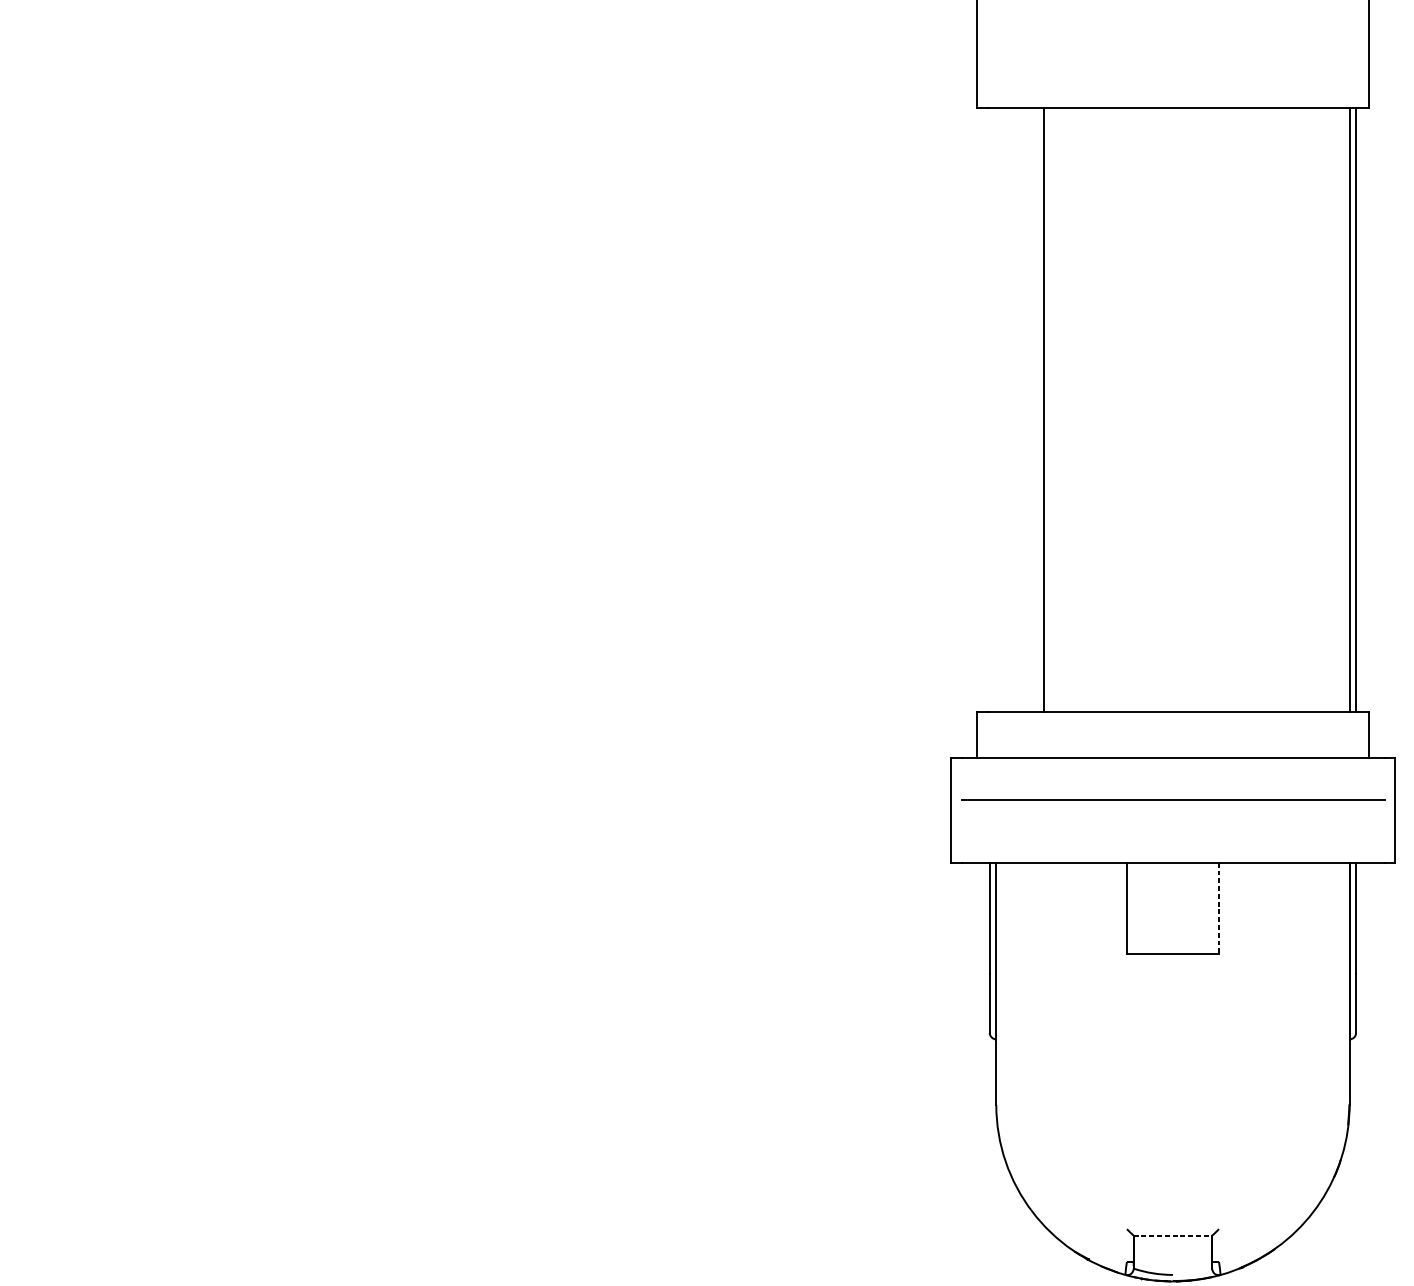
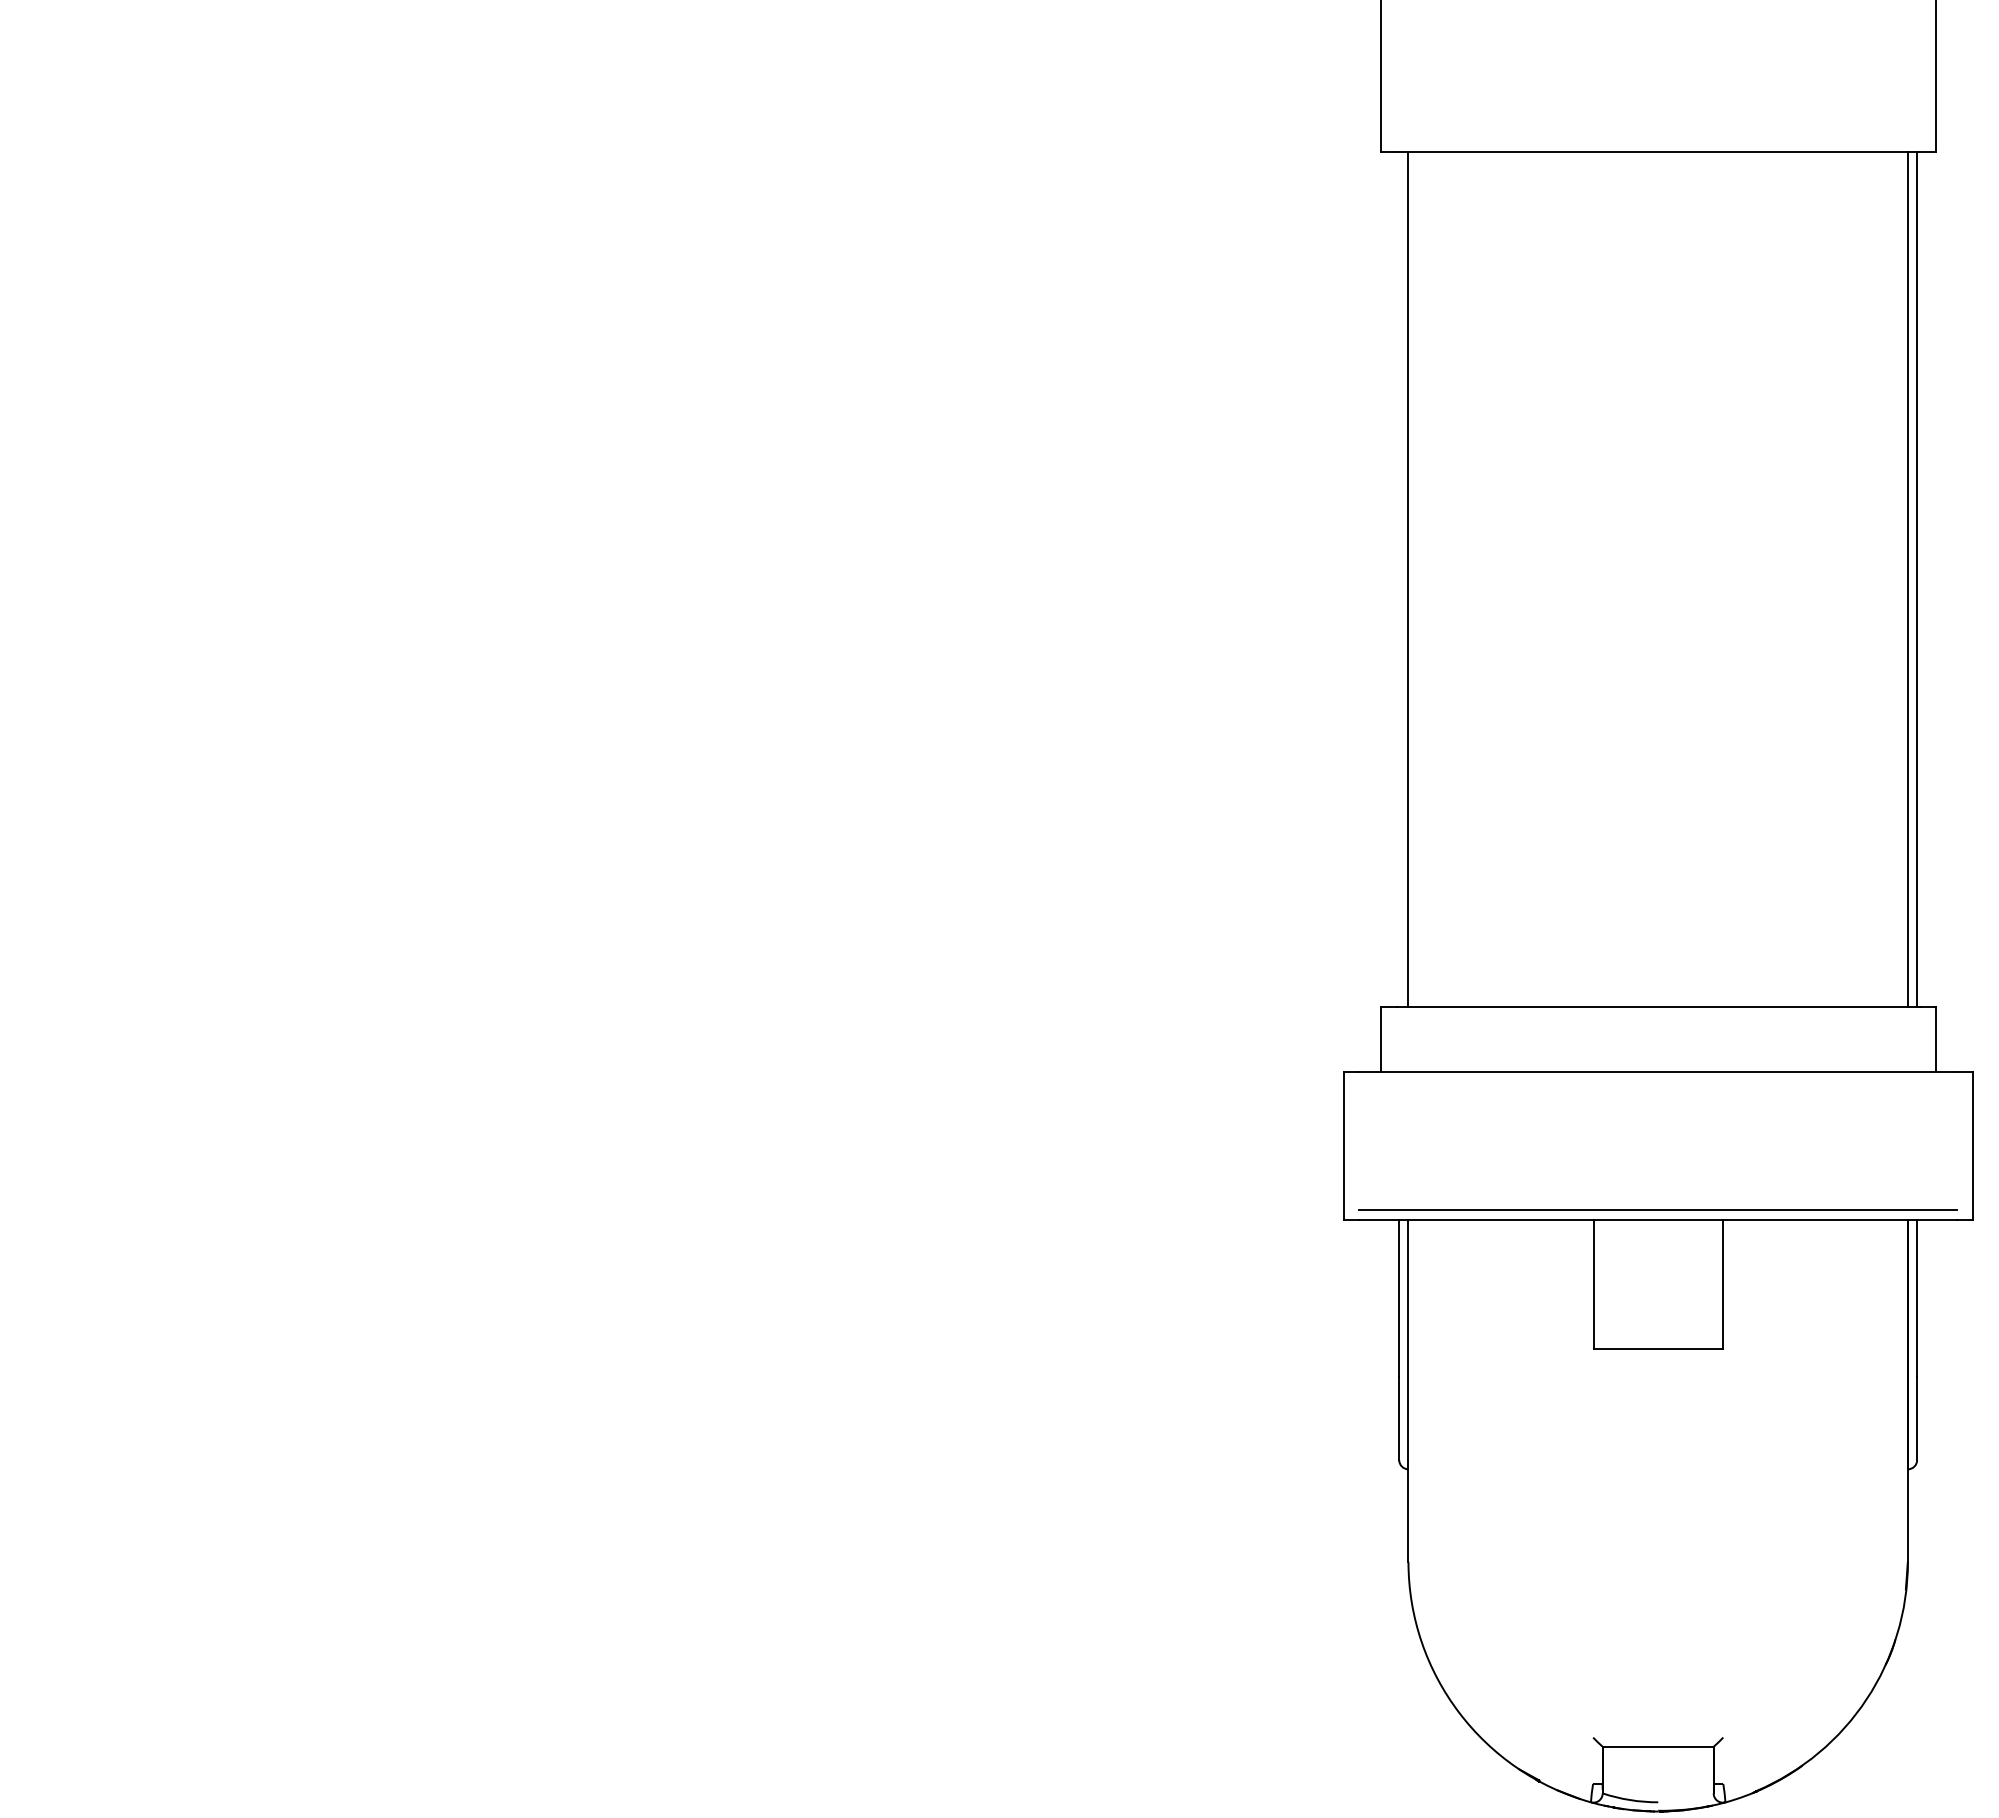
line: (1043, 409) -> (1408, 579), moved
line: (1172, 798) -> (1657, 1209), moved
line: (1218, 908) -> (1722, 1284), dashed -> solid
line: (1173, 1235) -> (1658, 1746), dashed -> solid

